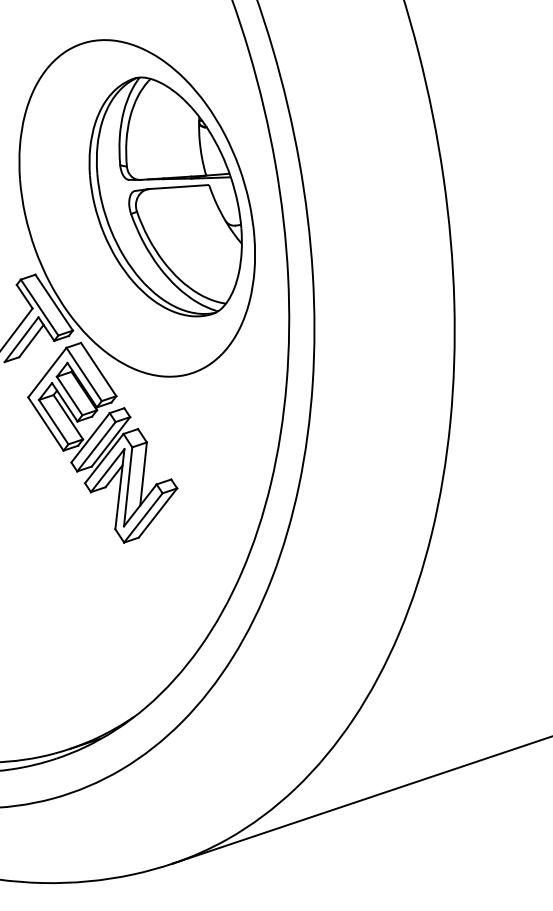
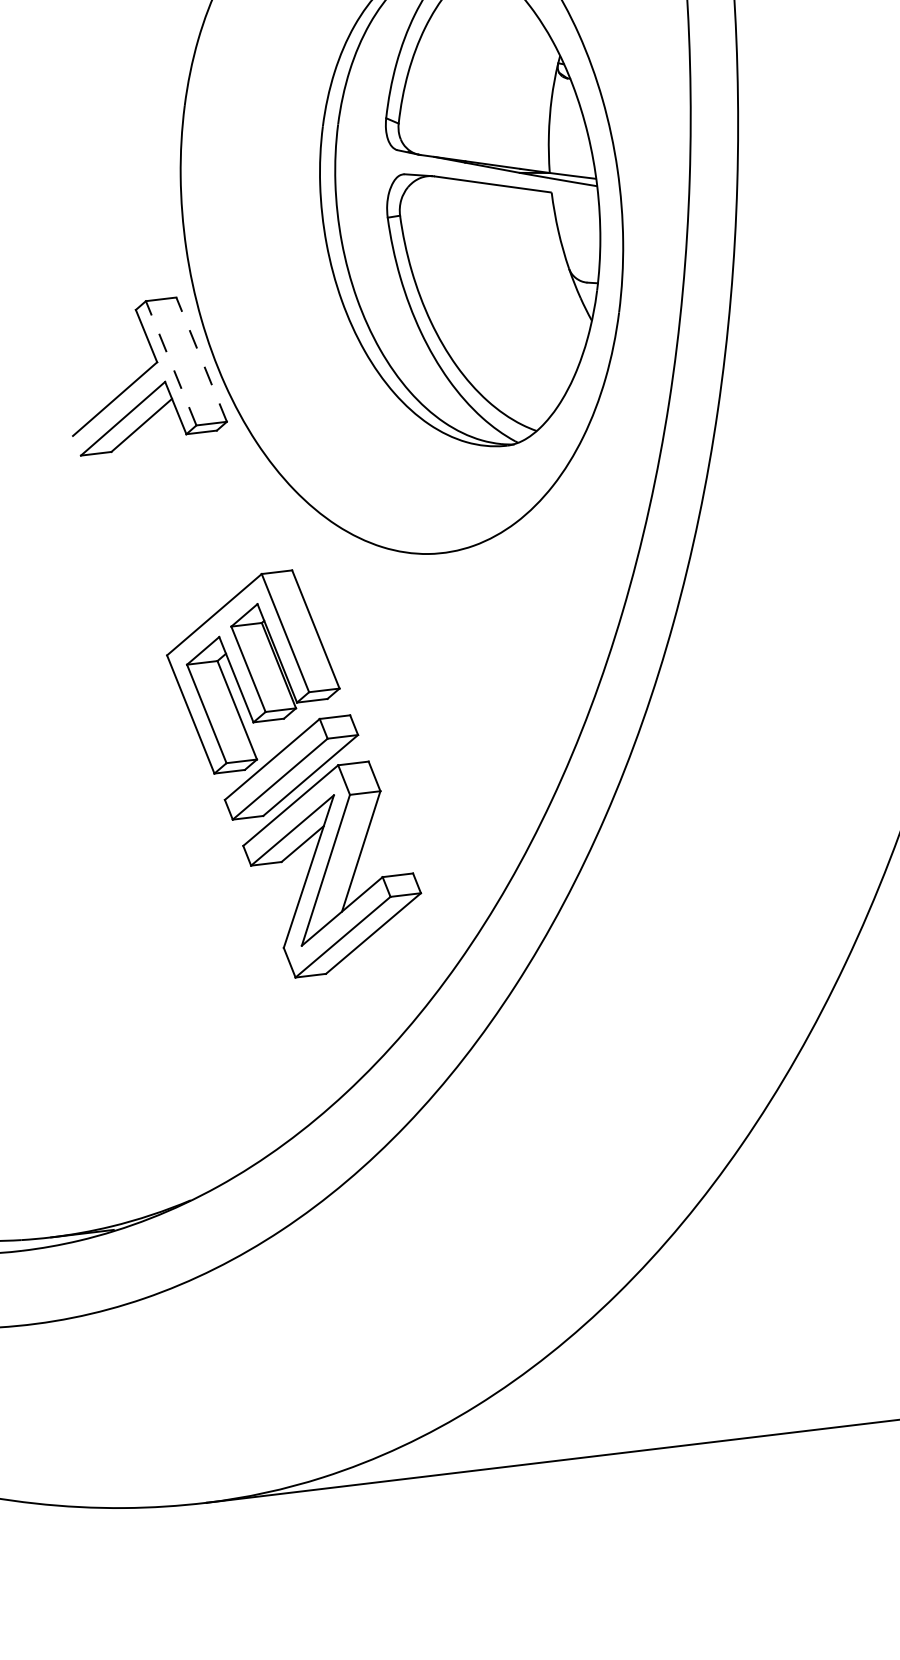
line: (54, 302) -> (202, 359), solid -> dashed
line: (39, 307) -> (171, 363), solid -> dashed
part: (102, 442) -> (293, 773), moved

